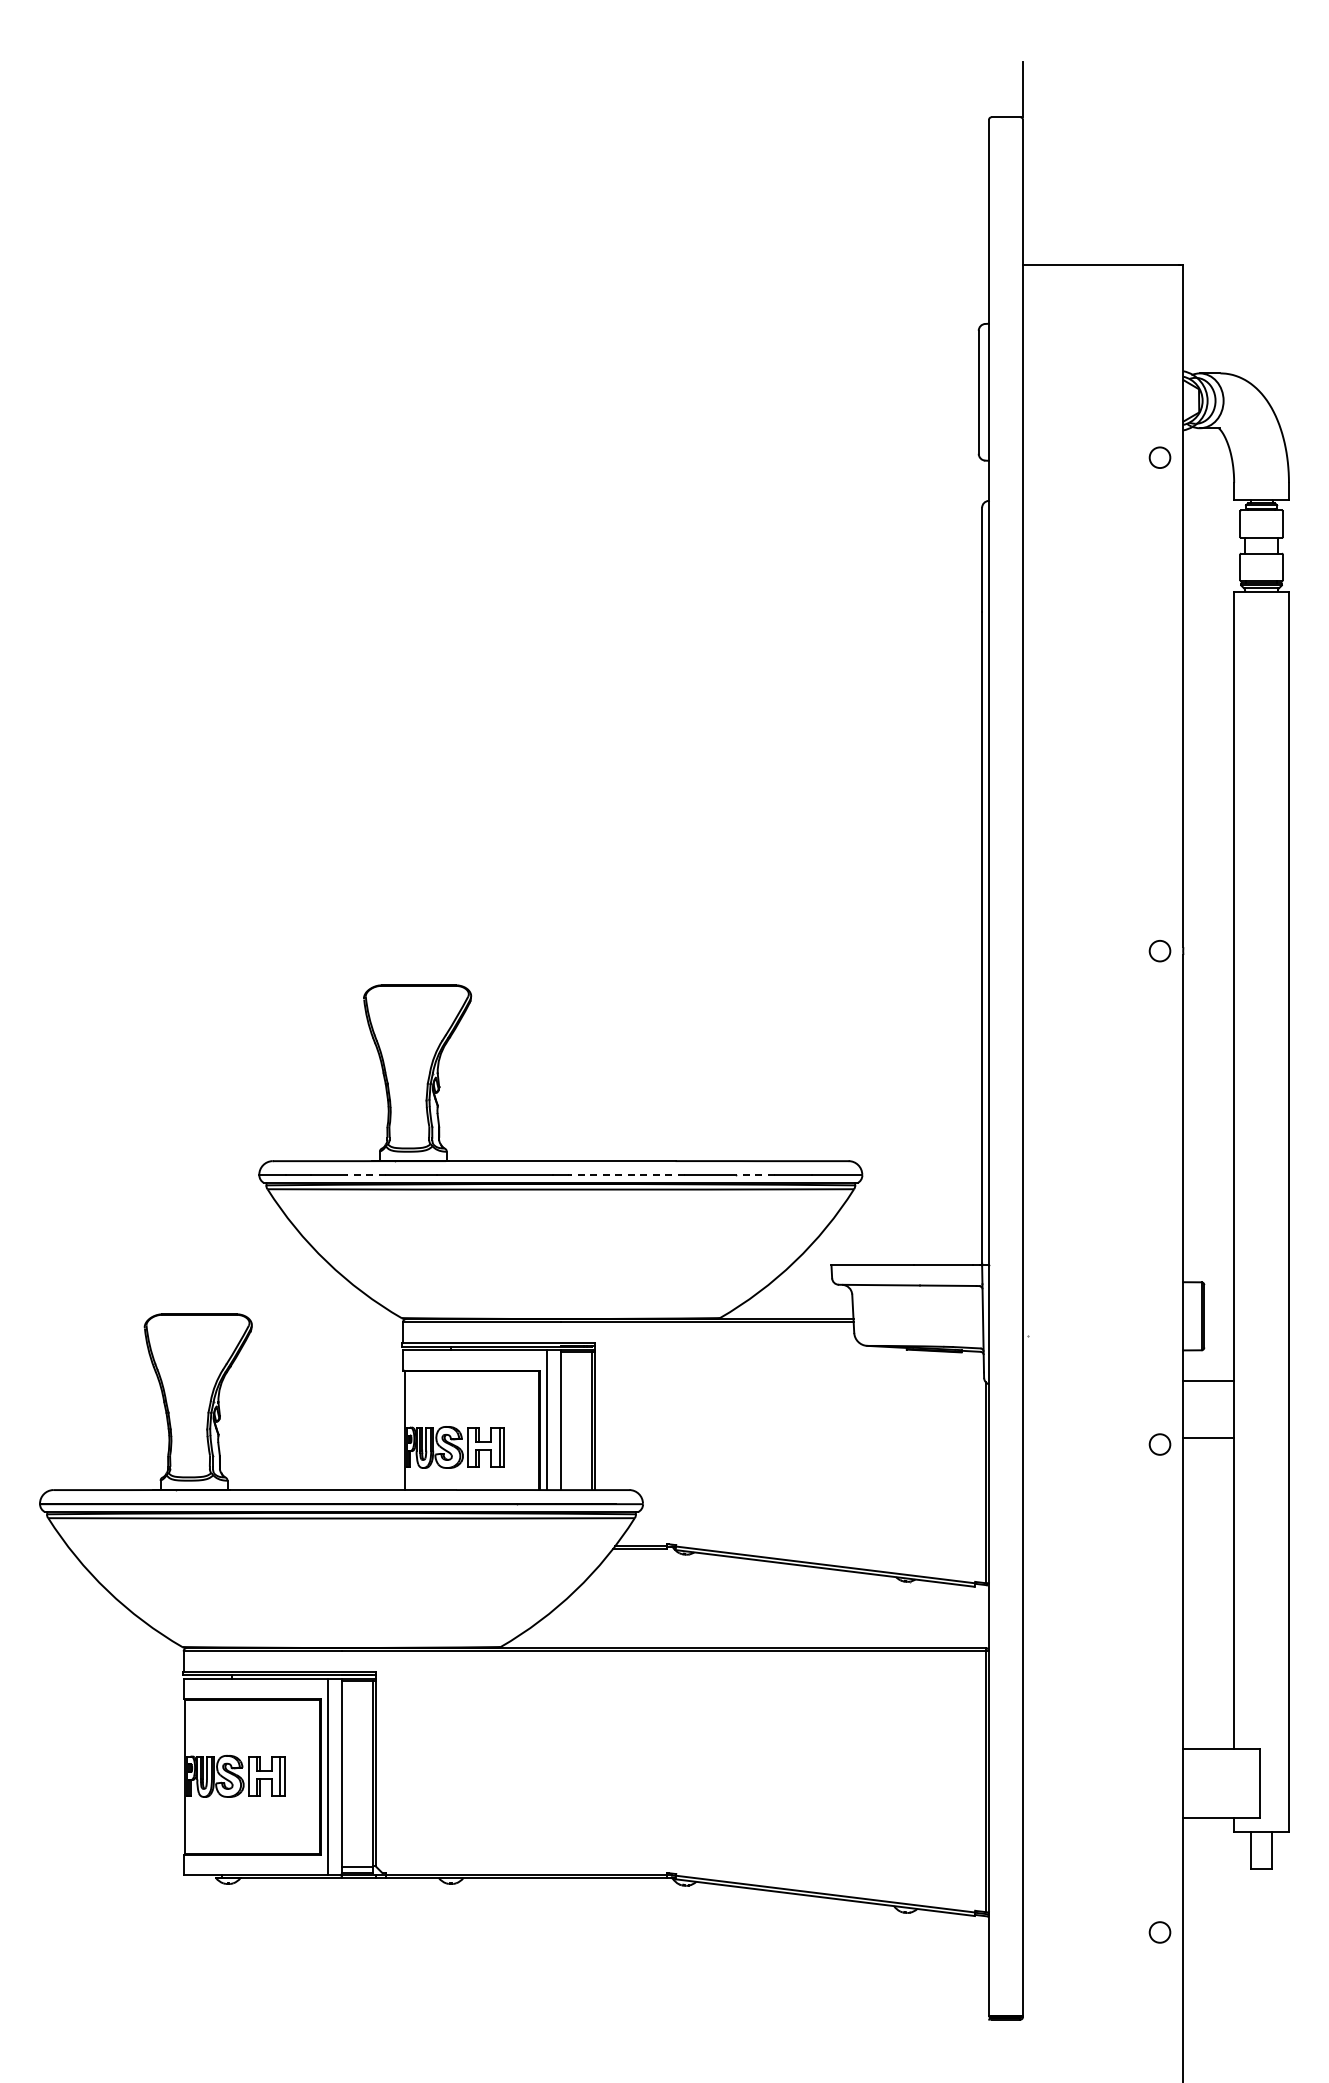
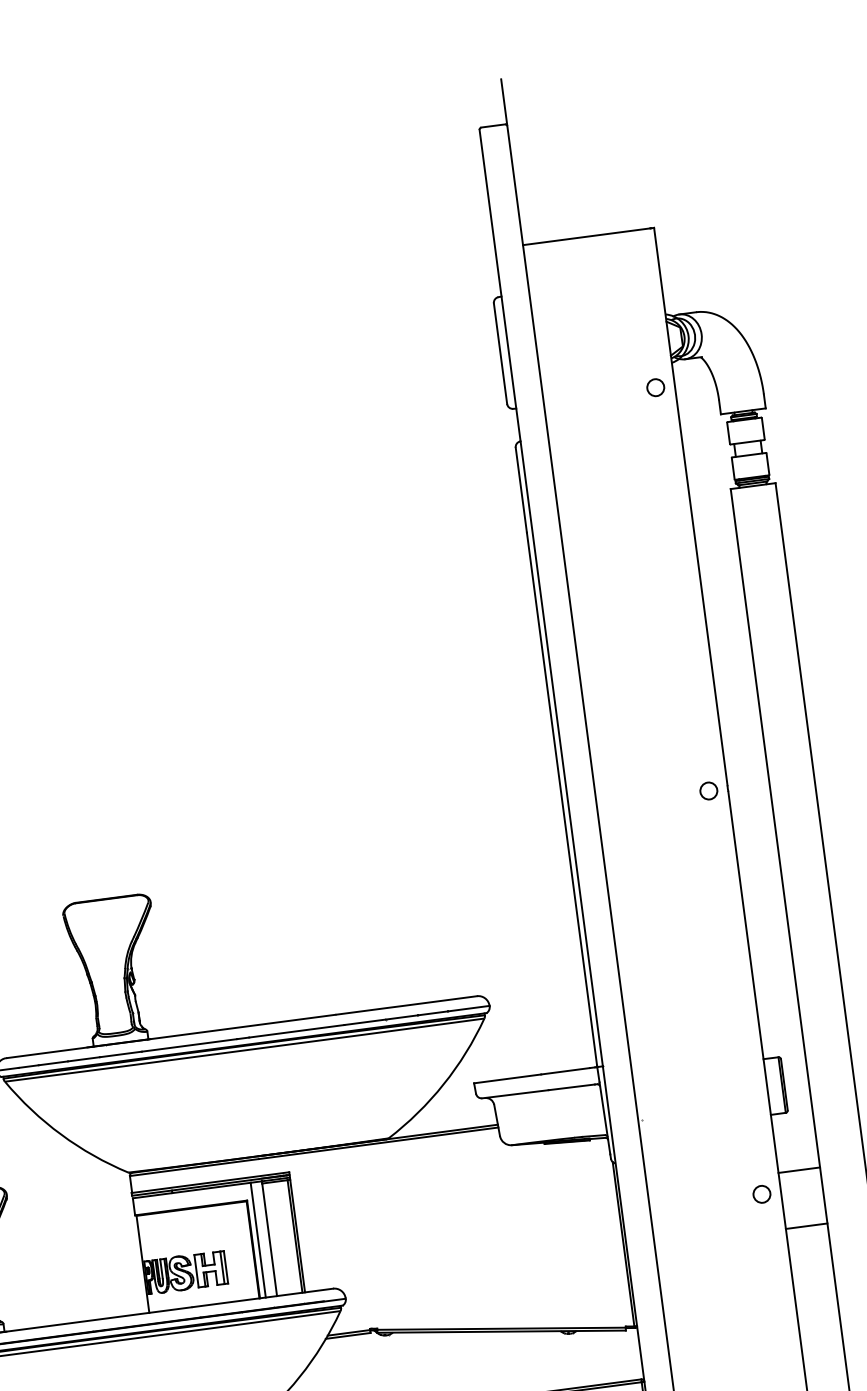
line: (365, 1174) -> (83, 1059), dashed -> solid
line: (626, 1174) -> (296, 1031), dashed -> solid
line: (754, 1174) -> (401, 1017), dashed -> solid
line: (1208, 1381) -> (799, 1170), moved
line: (1208, 1437) -> (806, 1225), moved

